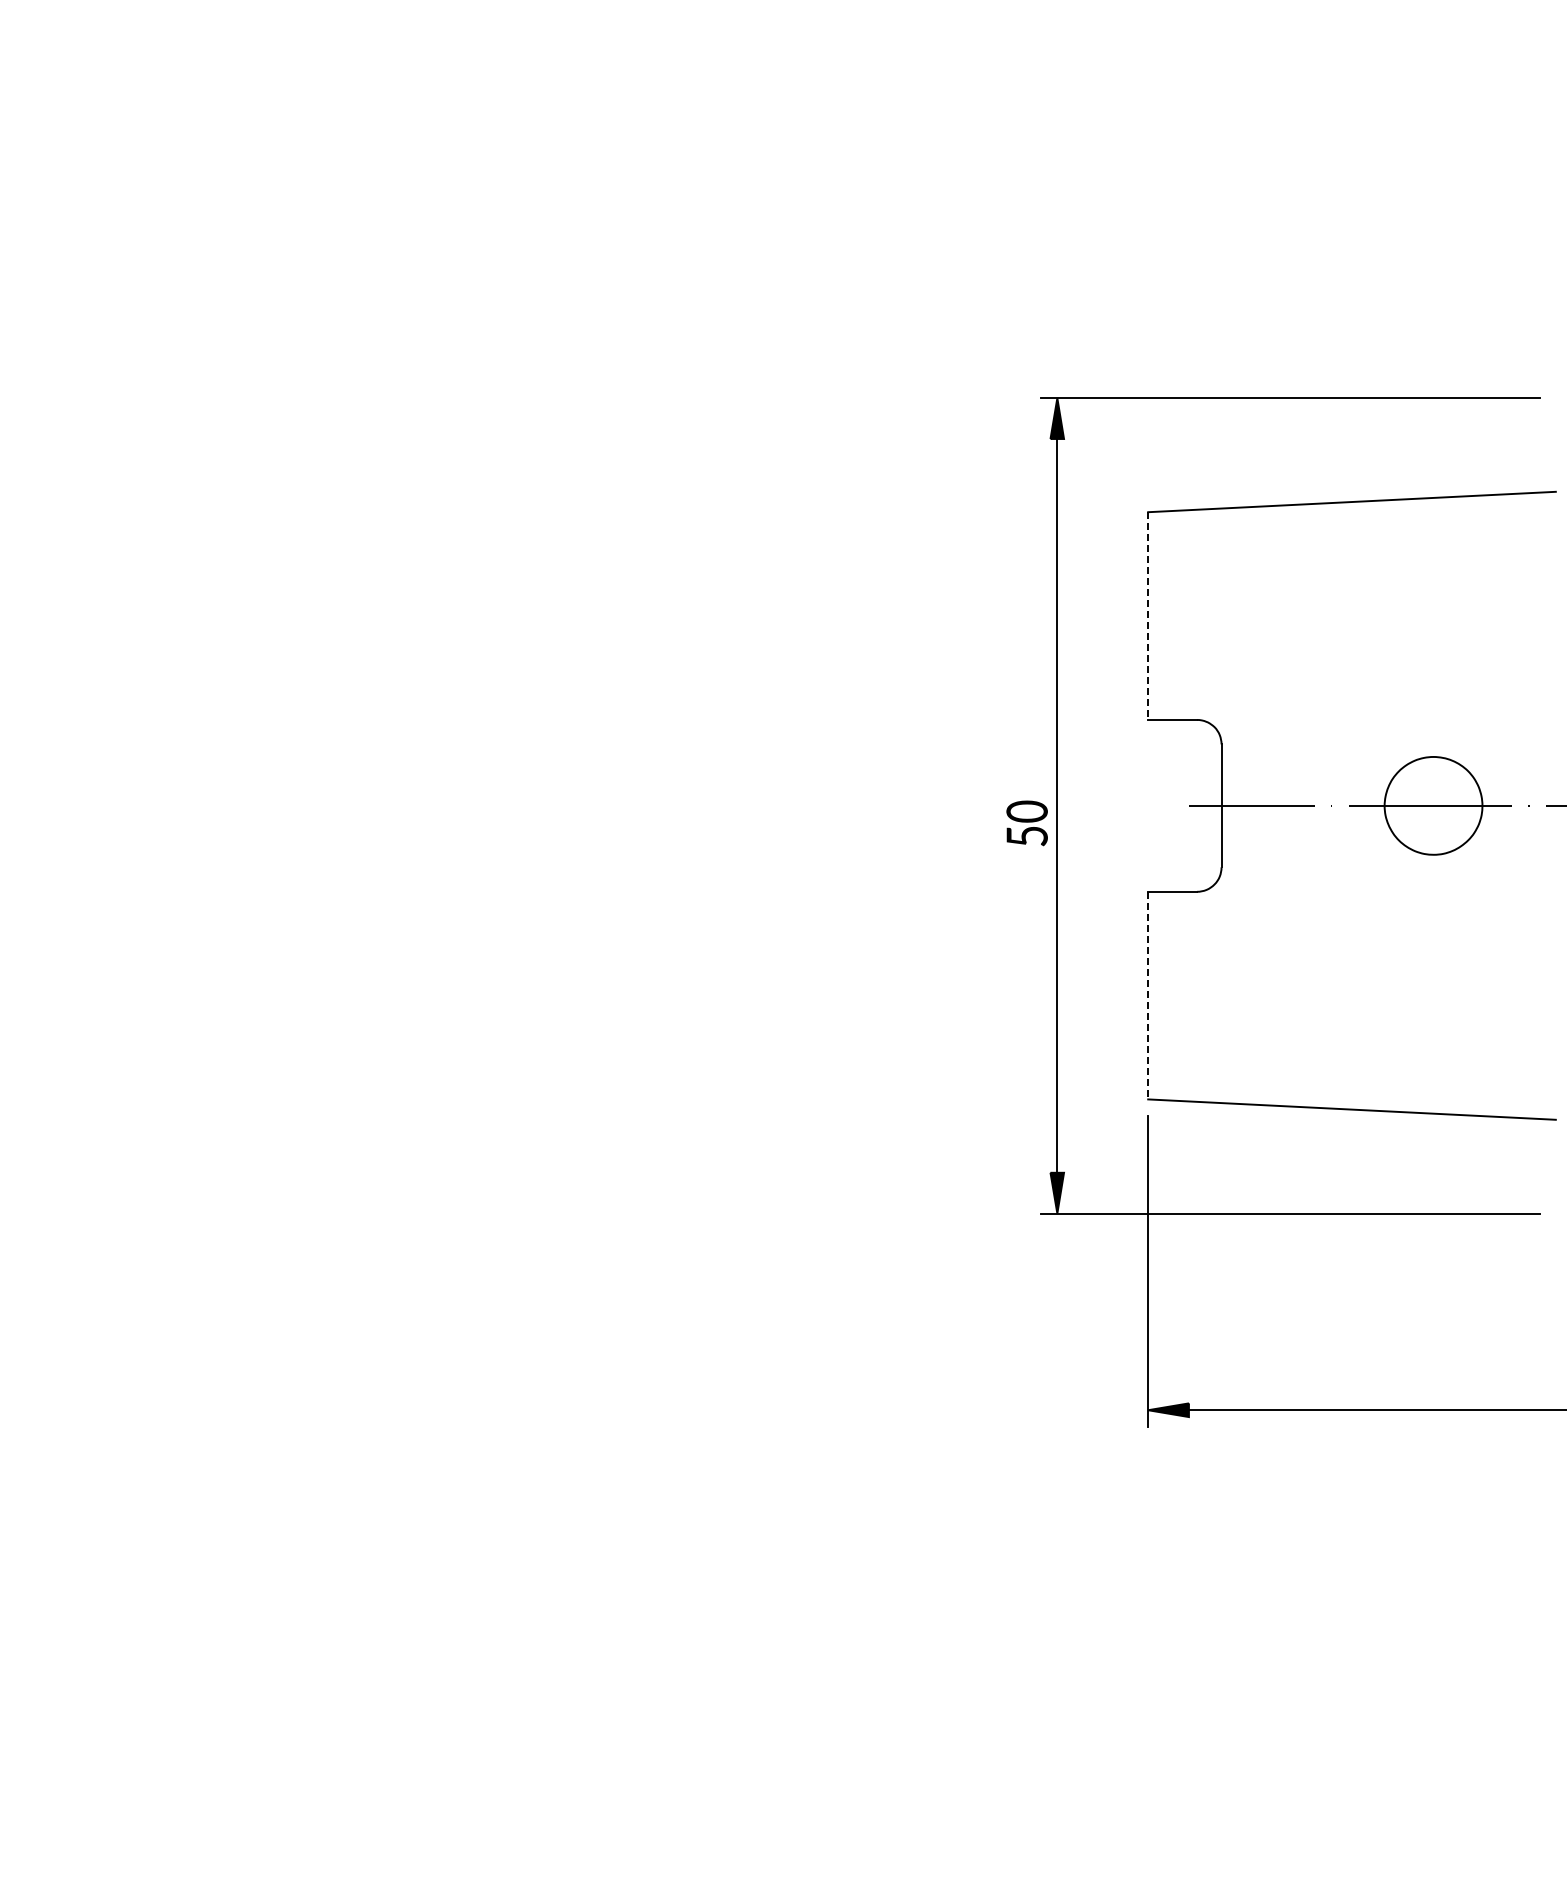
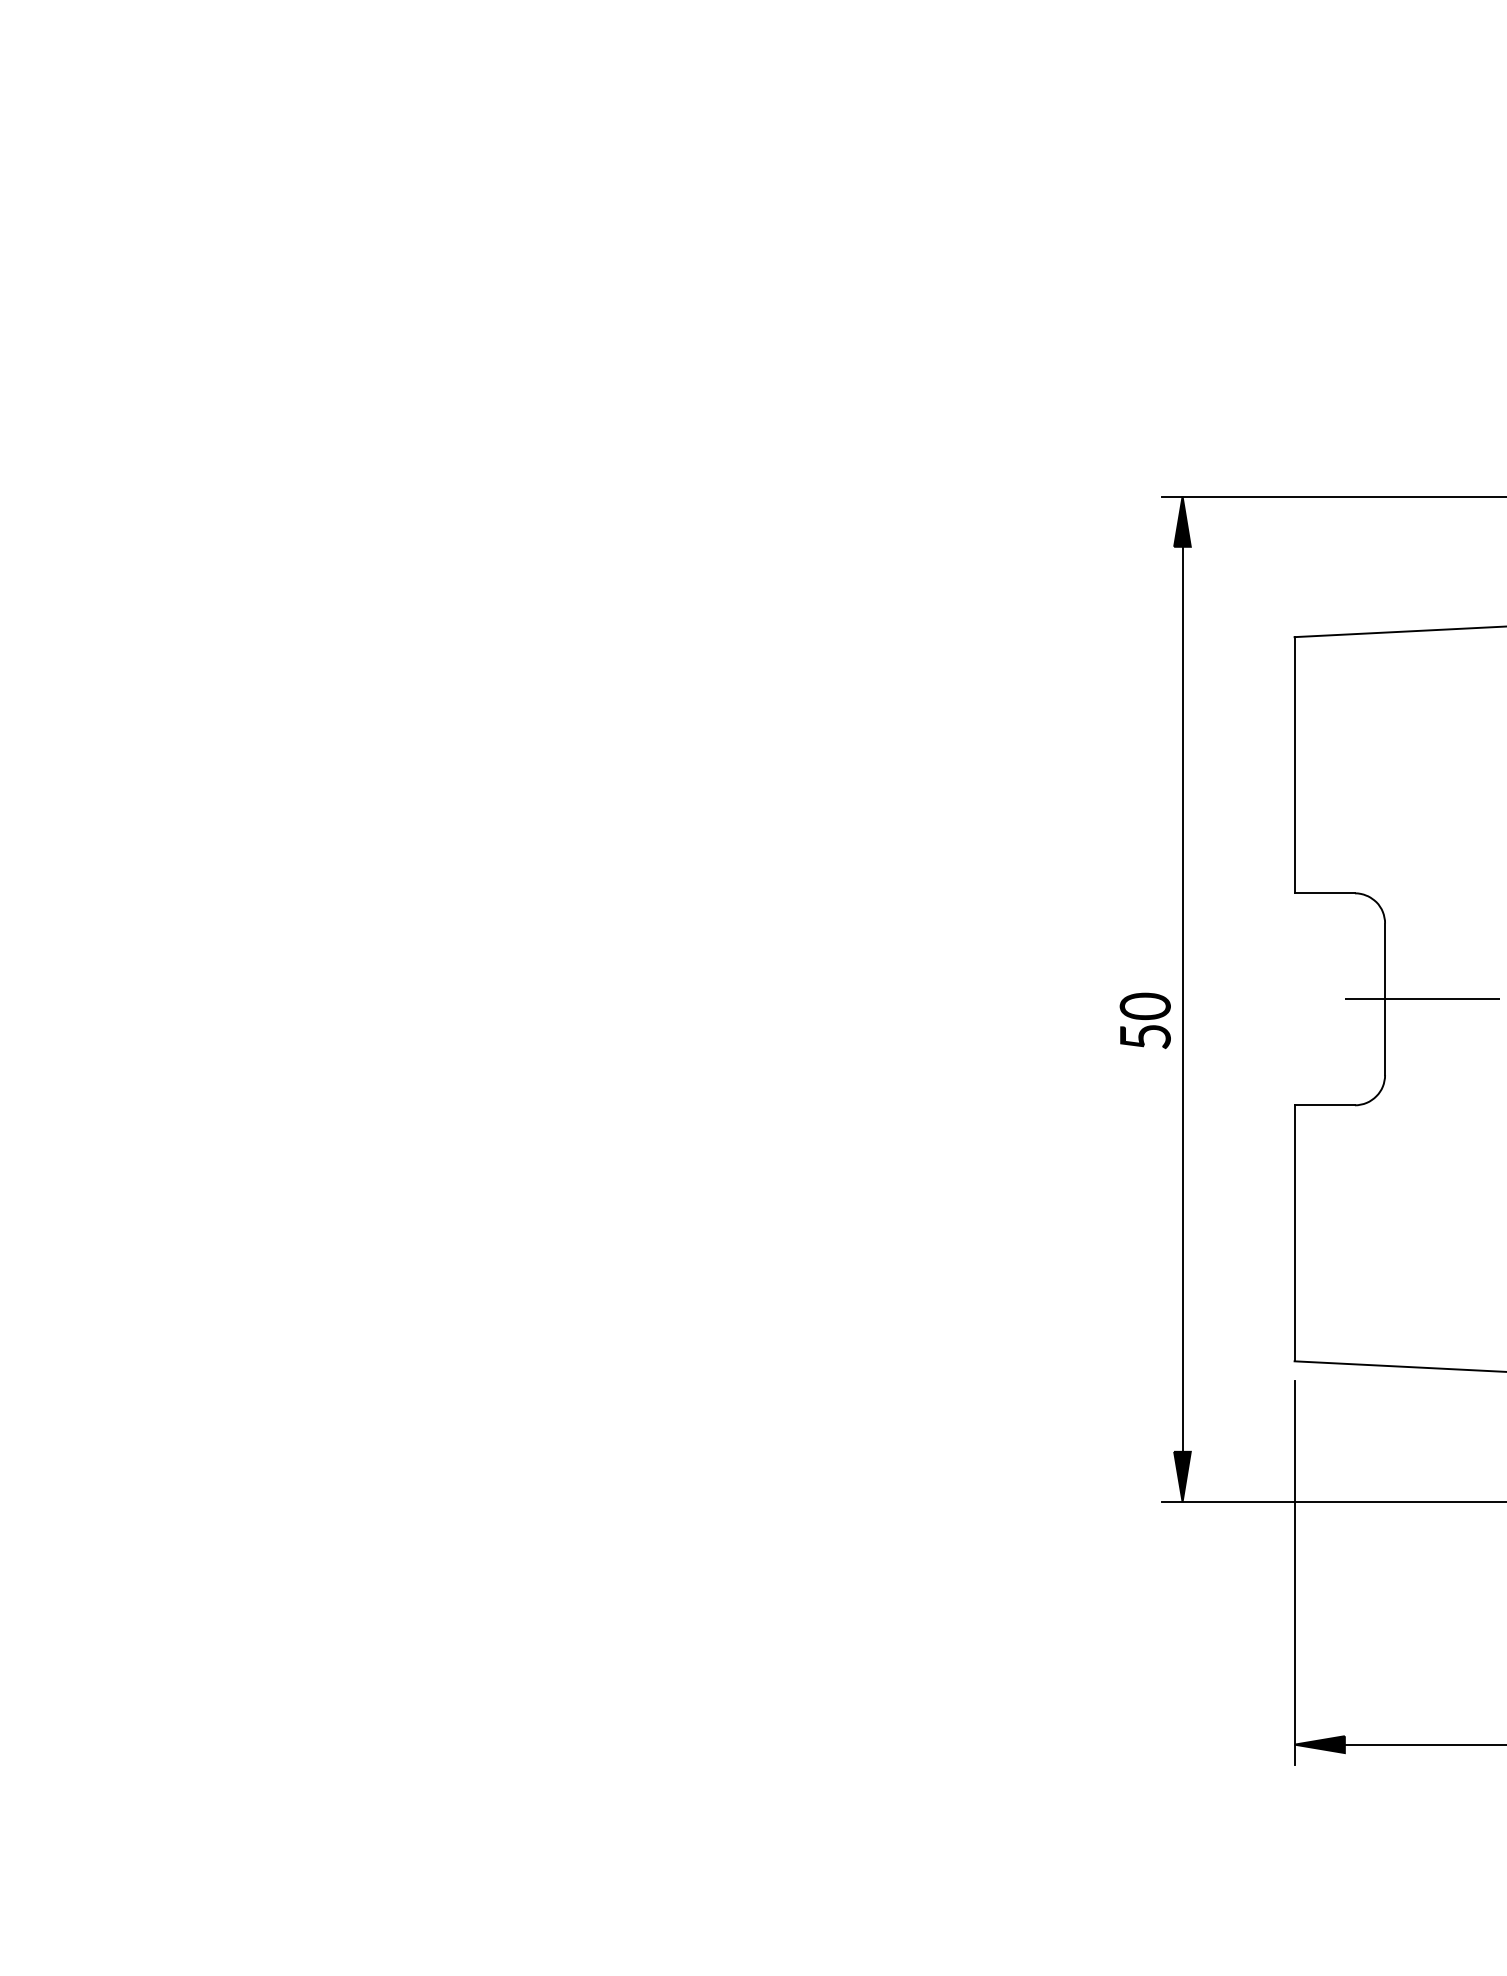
line: (1148, 616) -> (1294, 765), dashed -> solid
line: (1148, 995) -> (1294, 1233), dashed -> solid

